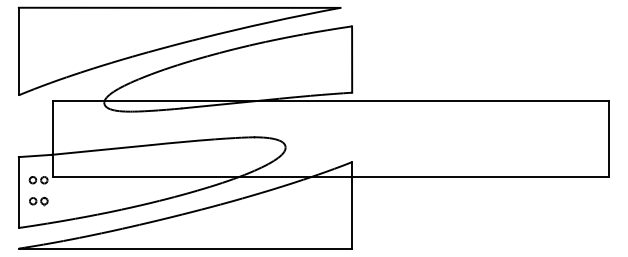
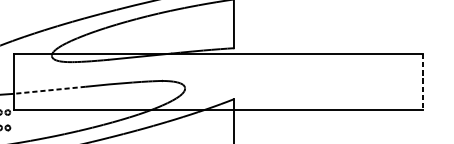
line: (609, 139) -> (423, 82), solid -> dashed
line: (101, 150) -> (49, 90), solid -> dashed

